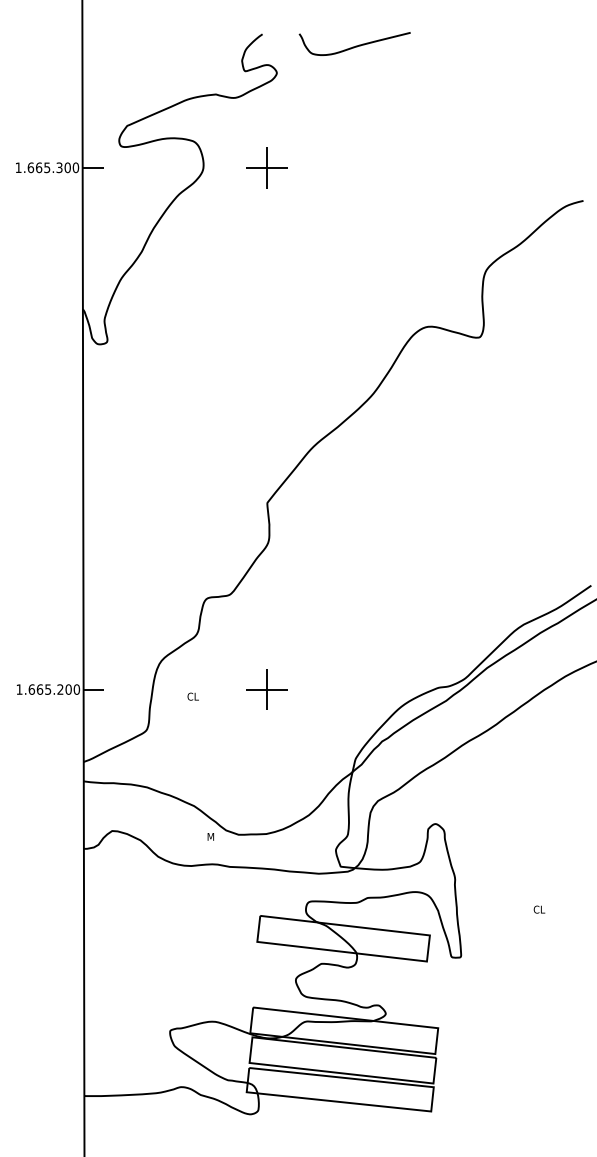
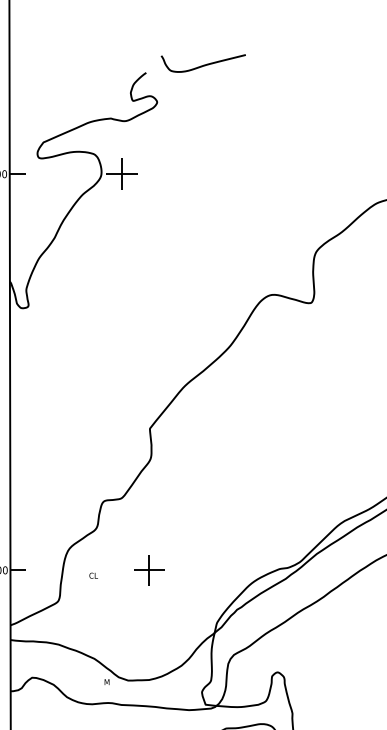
curve: (355, 45) -> (203, 64), moved
part: (266, 167) -> (121, 173), moved

